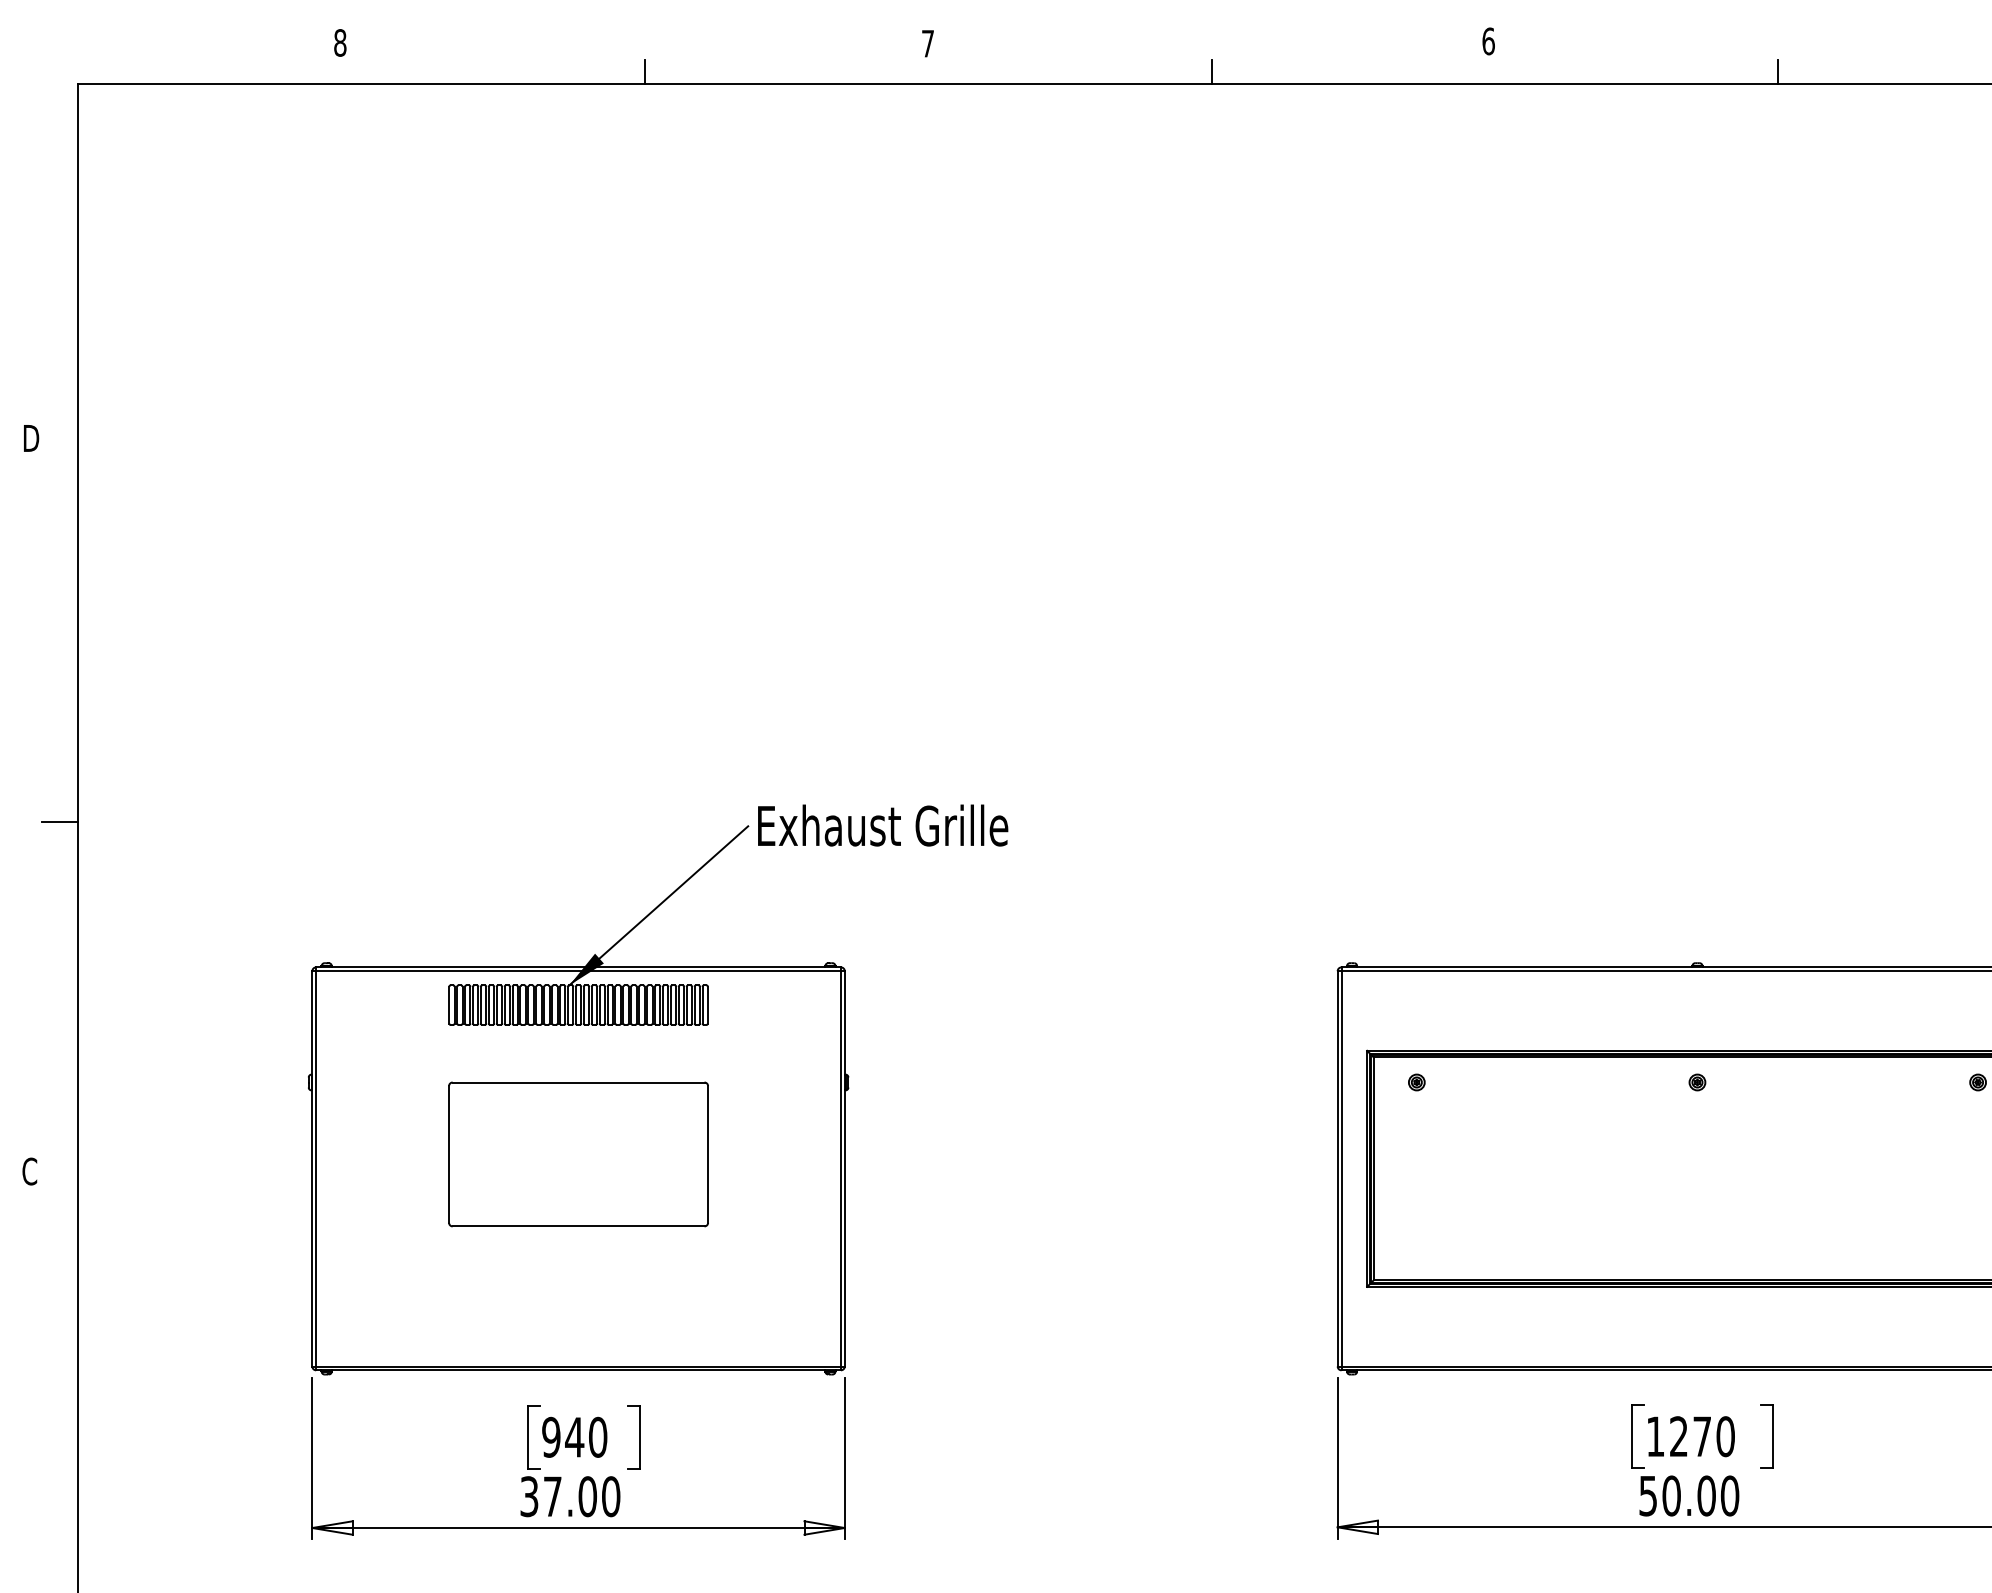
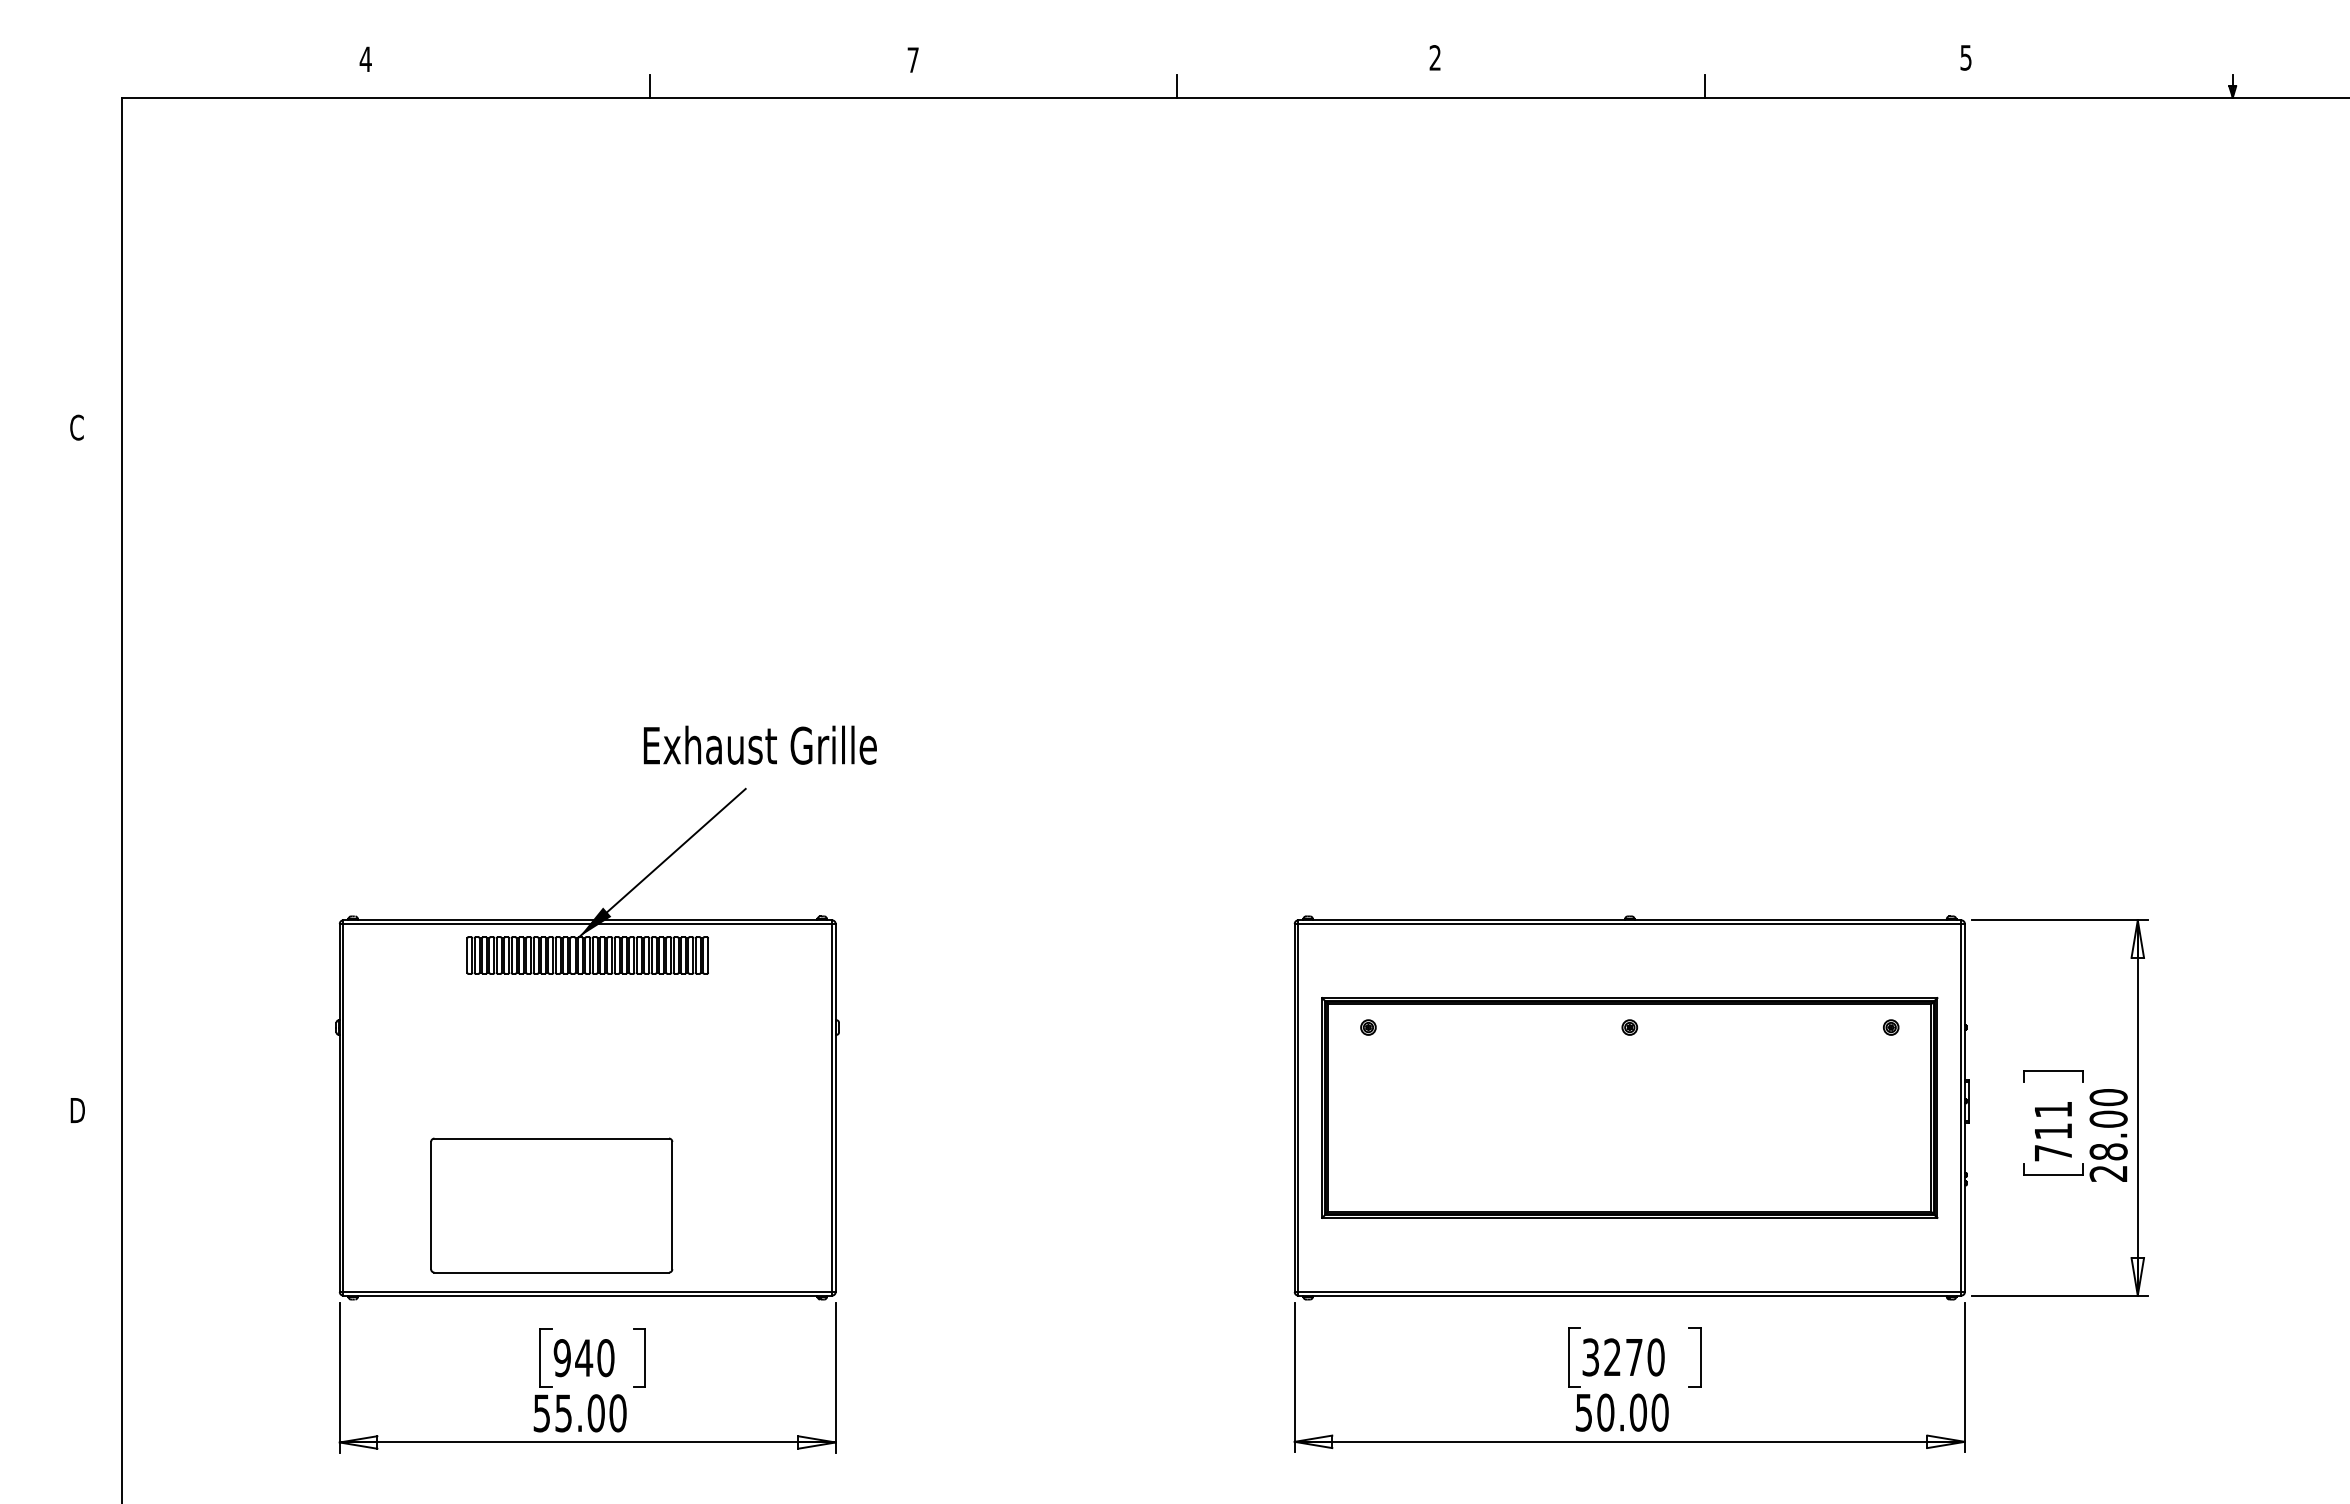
text: (1488, 40) -> (1435, 57), 6 -> 2
text: (339, 43) -> (365, 59), 8 -> 4
text: (30, 438) -> (77, 427), D -> C
line: (59, 821) -> (104, 784), removed
text: (883, 824) -> (760, 744), moved
part: (578, 1154) -> (551, 1205), moved
text: (29, 1171) -> (76, 1110), C -> D
text: (1655, 1436) -> (1590, 1357), 1270 -> 3270
text: (540, 1496) -> (552, 1413), 37.00 -> 55.00

